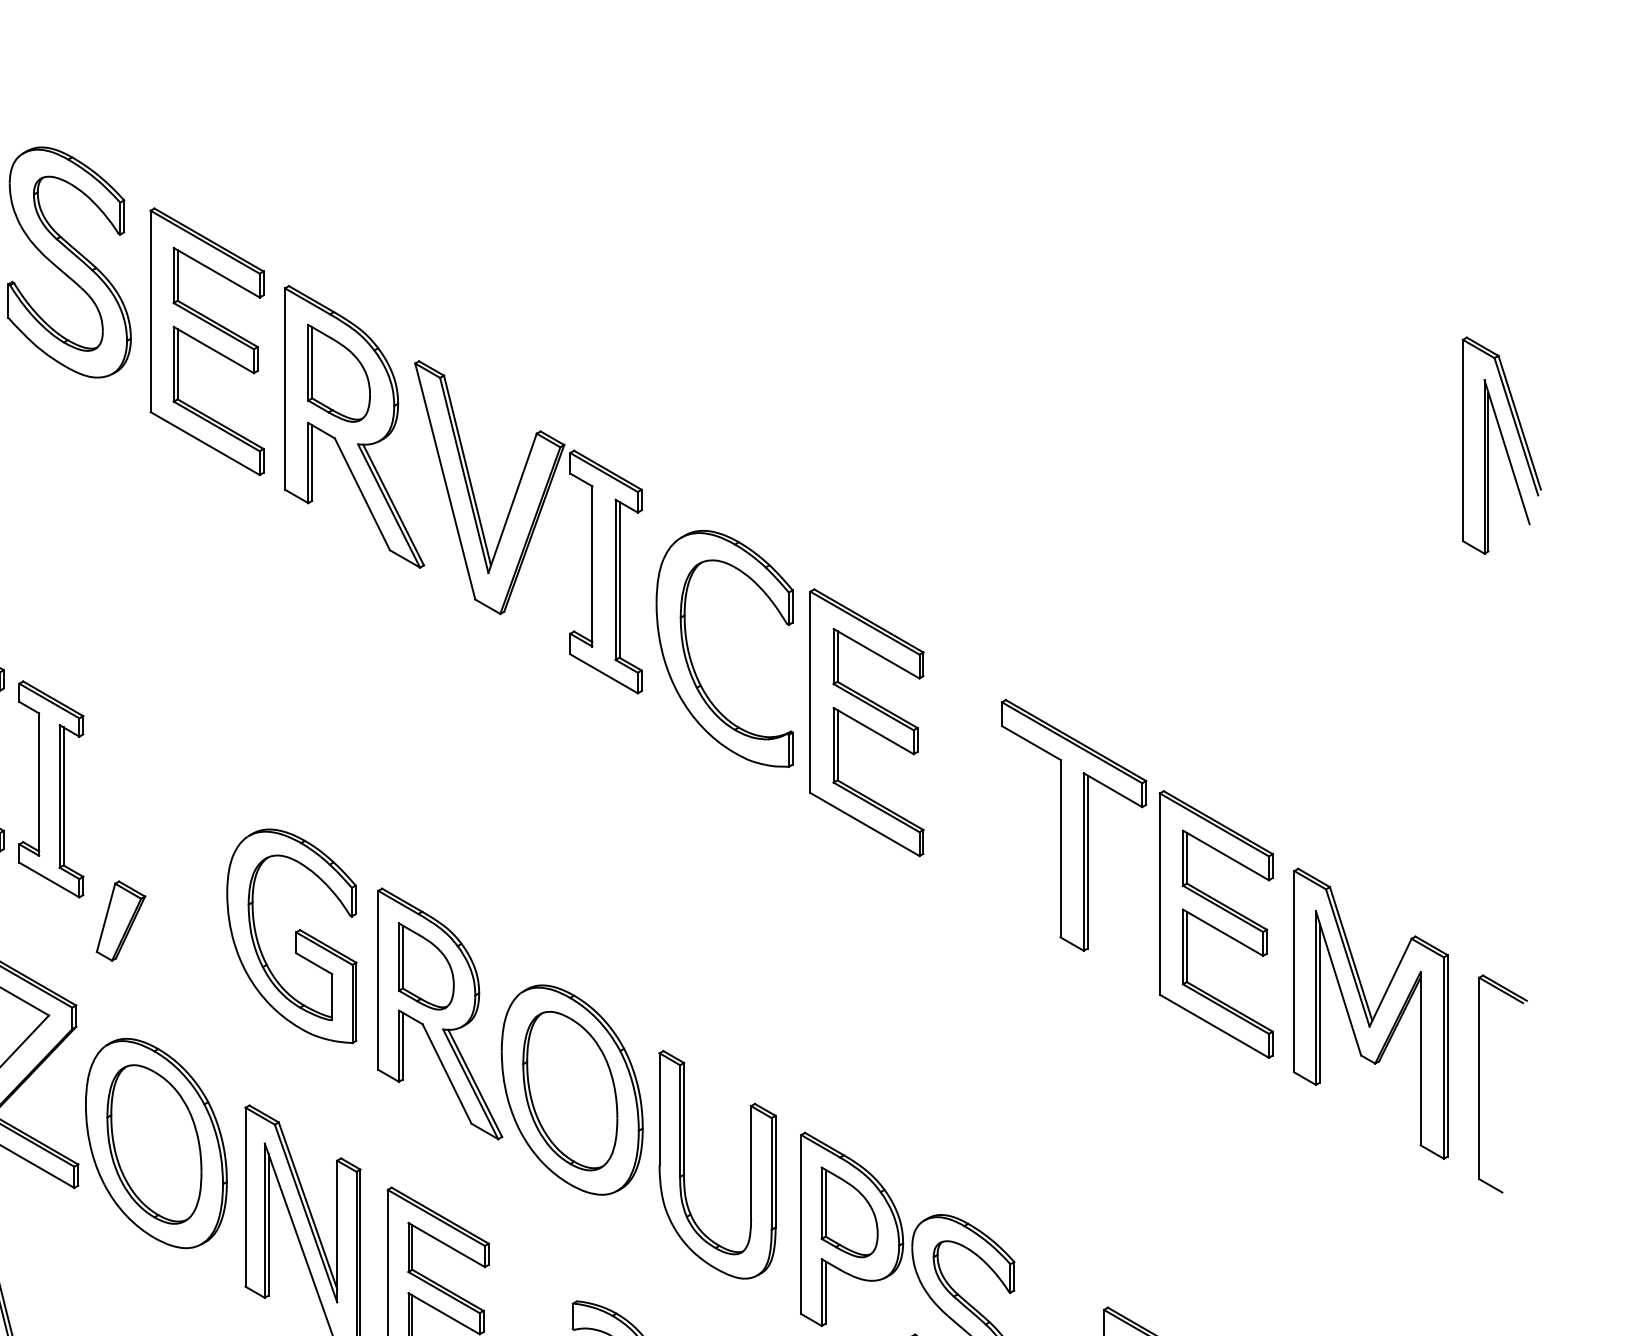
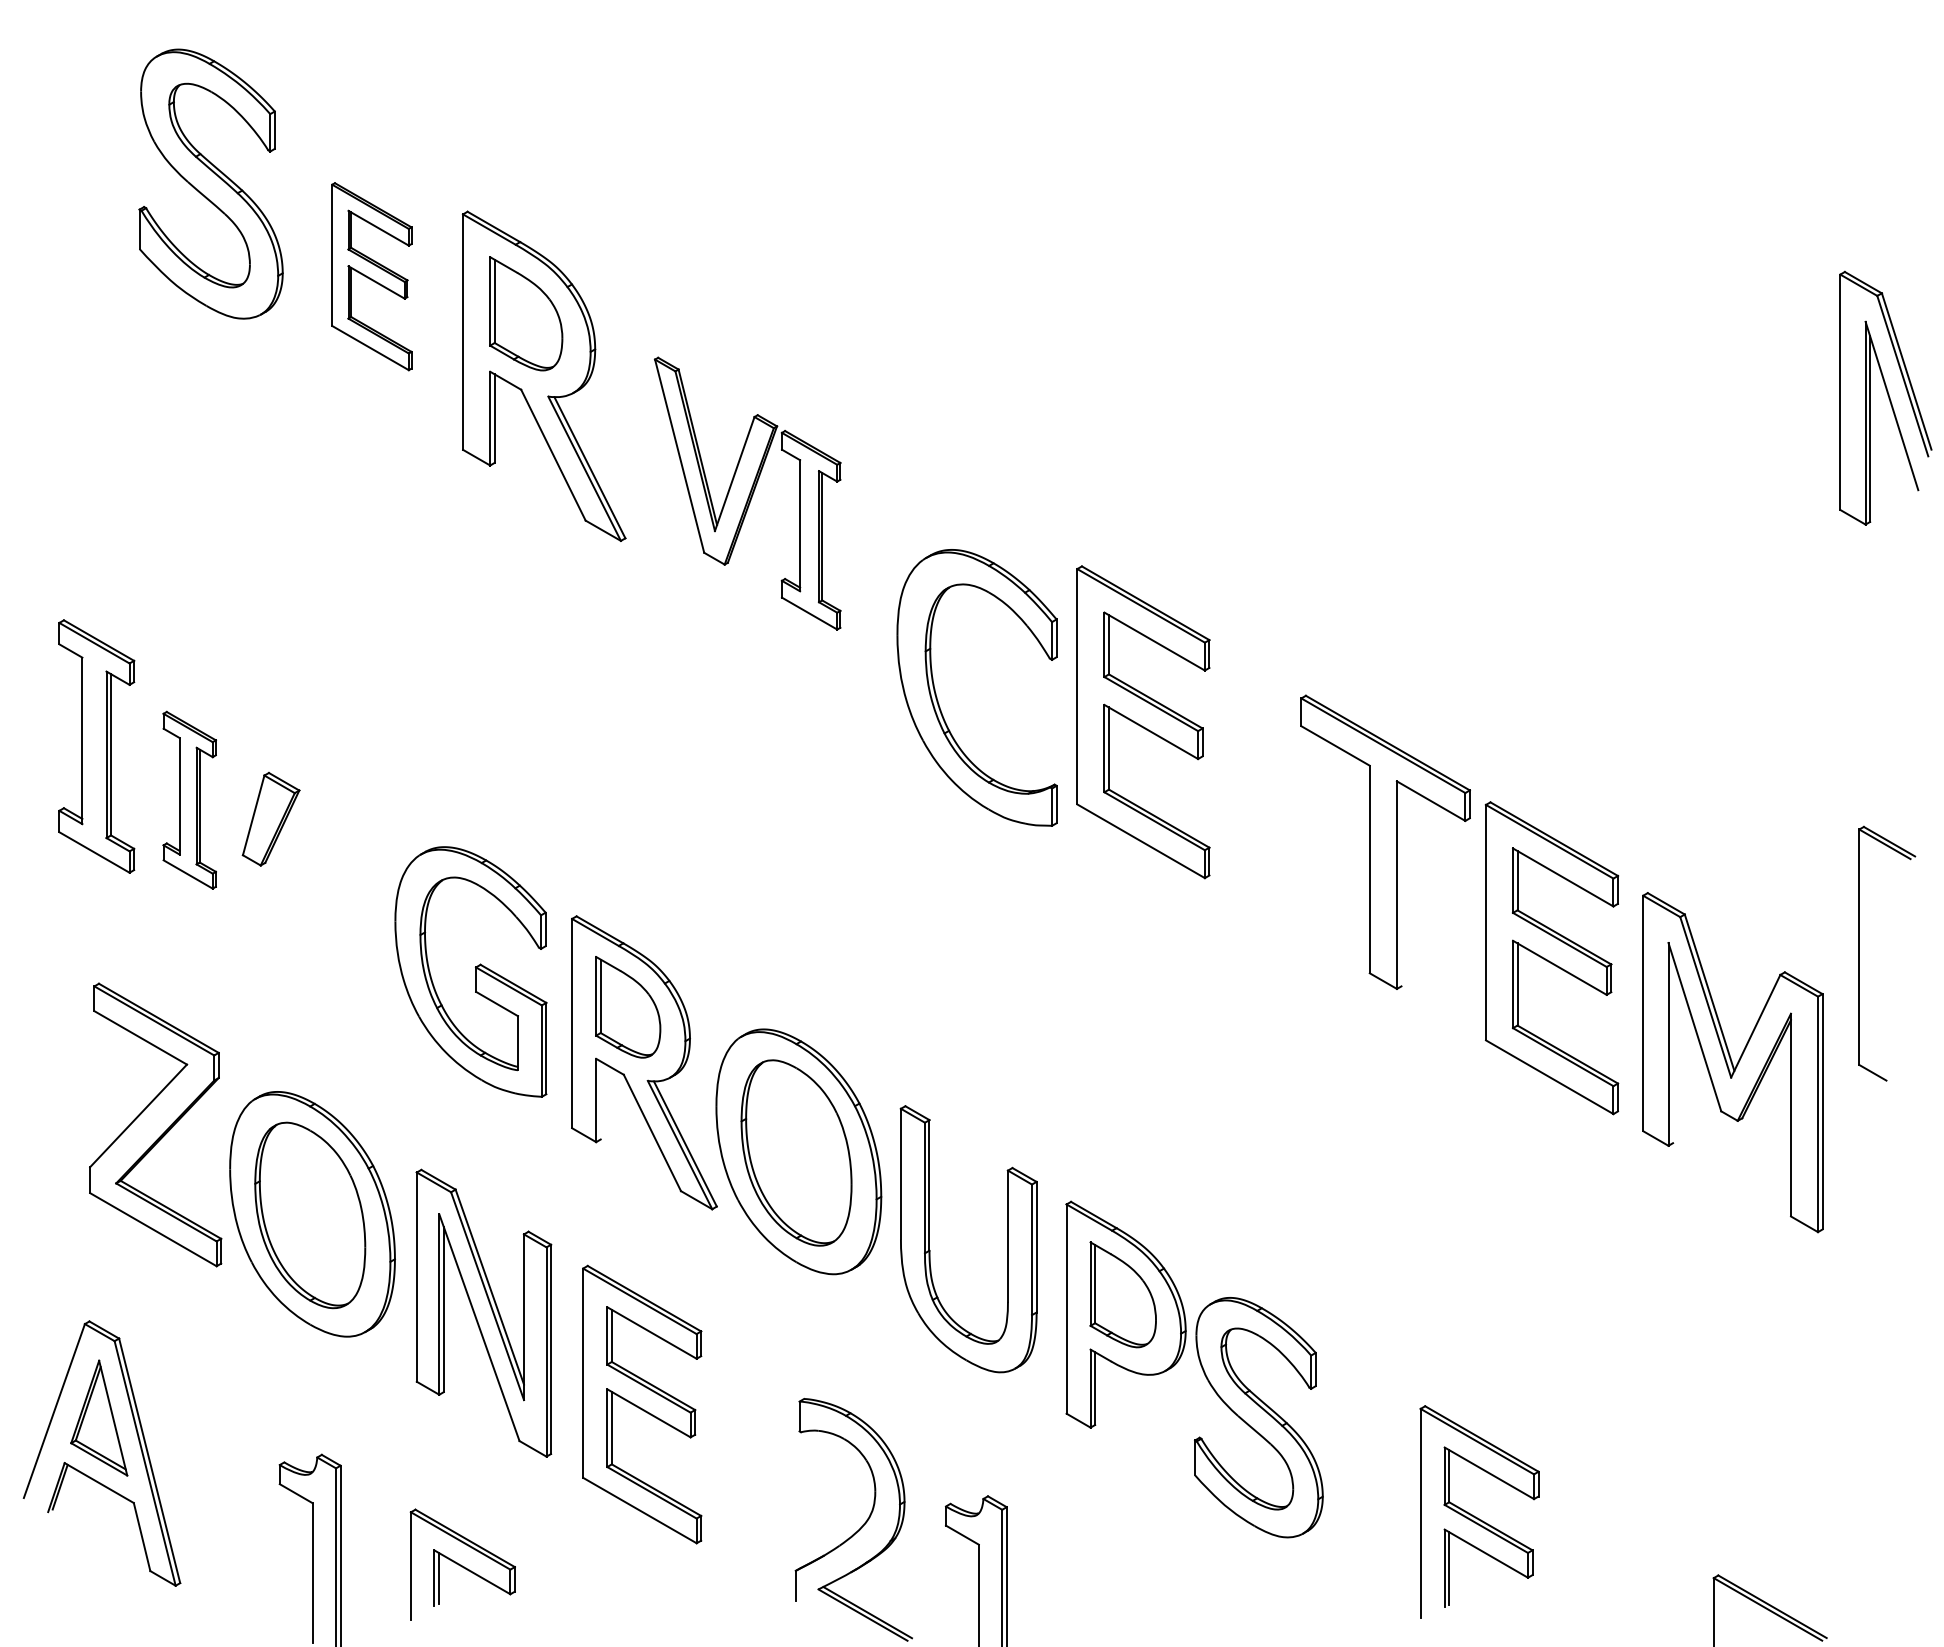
part: (206, 341) -> (371, 276), size x0.6
part: (528, 527) -> (747, 493), size x0.7
part: (691, 659) -> (938, 700), moved
part: (51, 789) -> (189, 800), size x0.7
line: (1087, 861) -> (1401, 884), removed
part: (120, 920) -> (270, 818), moved
line: (1320, 1003) -> (1673, 1050), removed
line: (402, 1046) -> (600, 1100), removed
part: (1479, 1083) -> (1859, 953), moved

